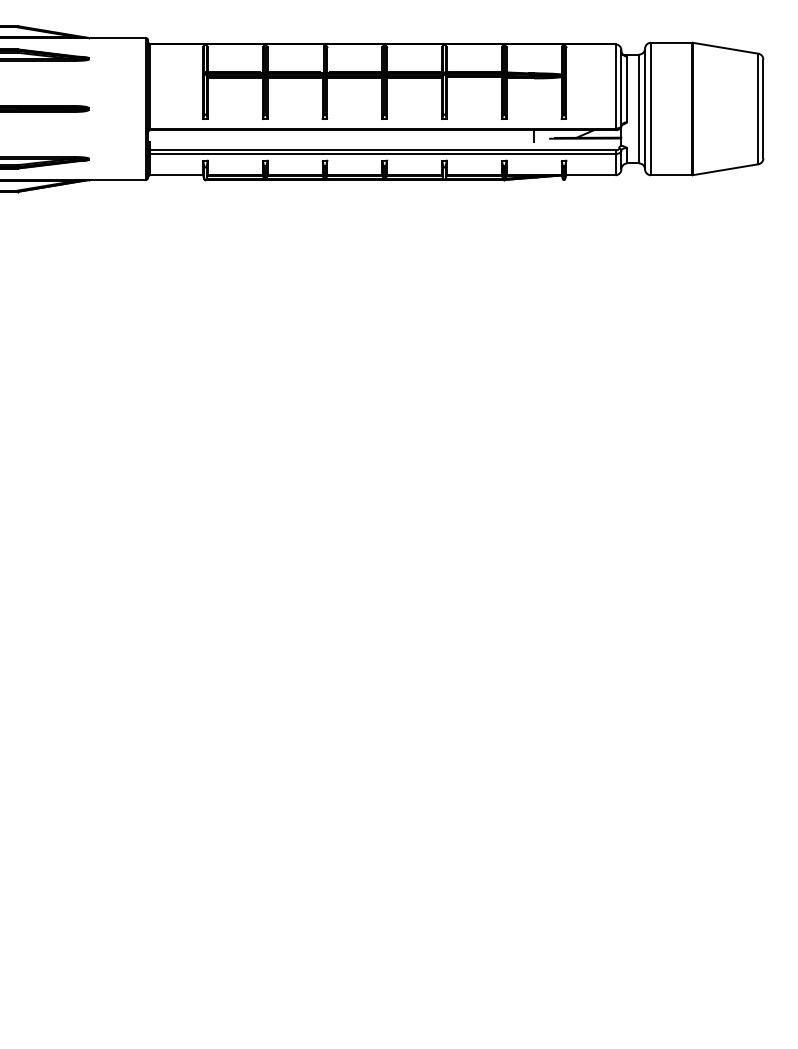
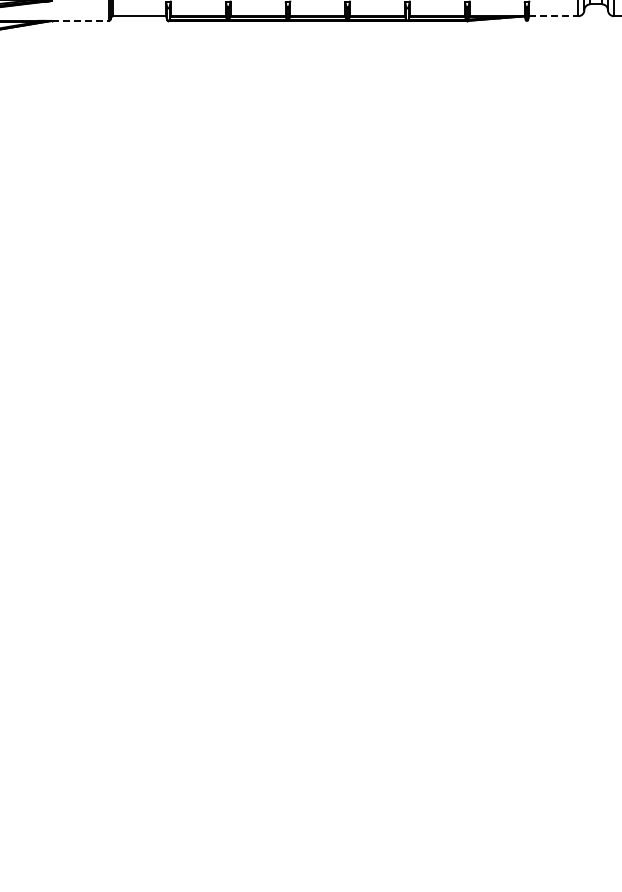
line: (590, 175) -> (553, 16), solid -> dashed
line: (117, 180) -> (80, 21), solid -> dashed

